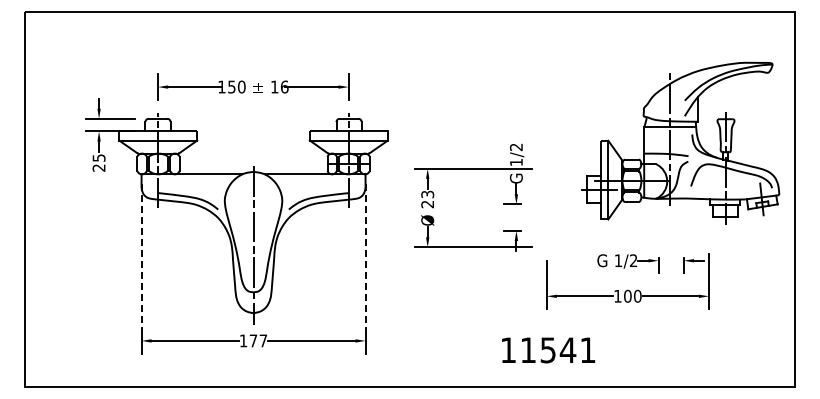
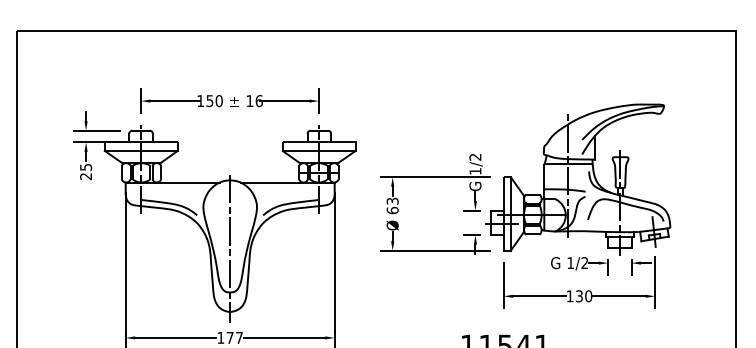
part: (680, 142) -> (578, 178), moved
text: (427, 204) -> (392, 210), 23 -> 63
line: (365, 260) -> (334, 262), dashed -> solid
line: (141, 264) -> (125, 266), dashed -> solid
text: (627, 295) -> (579, 295), 100 -> 130

